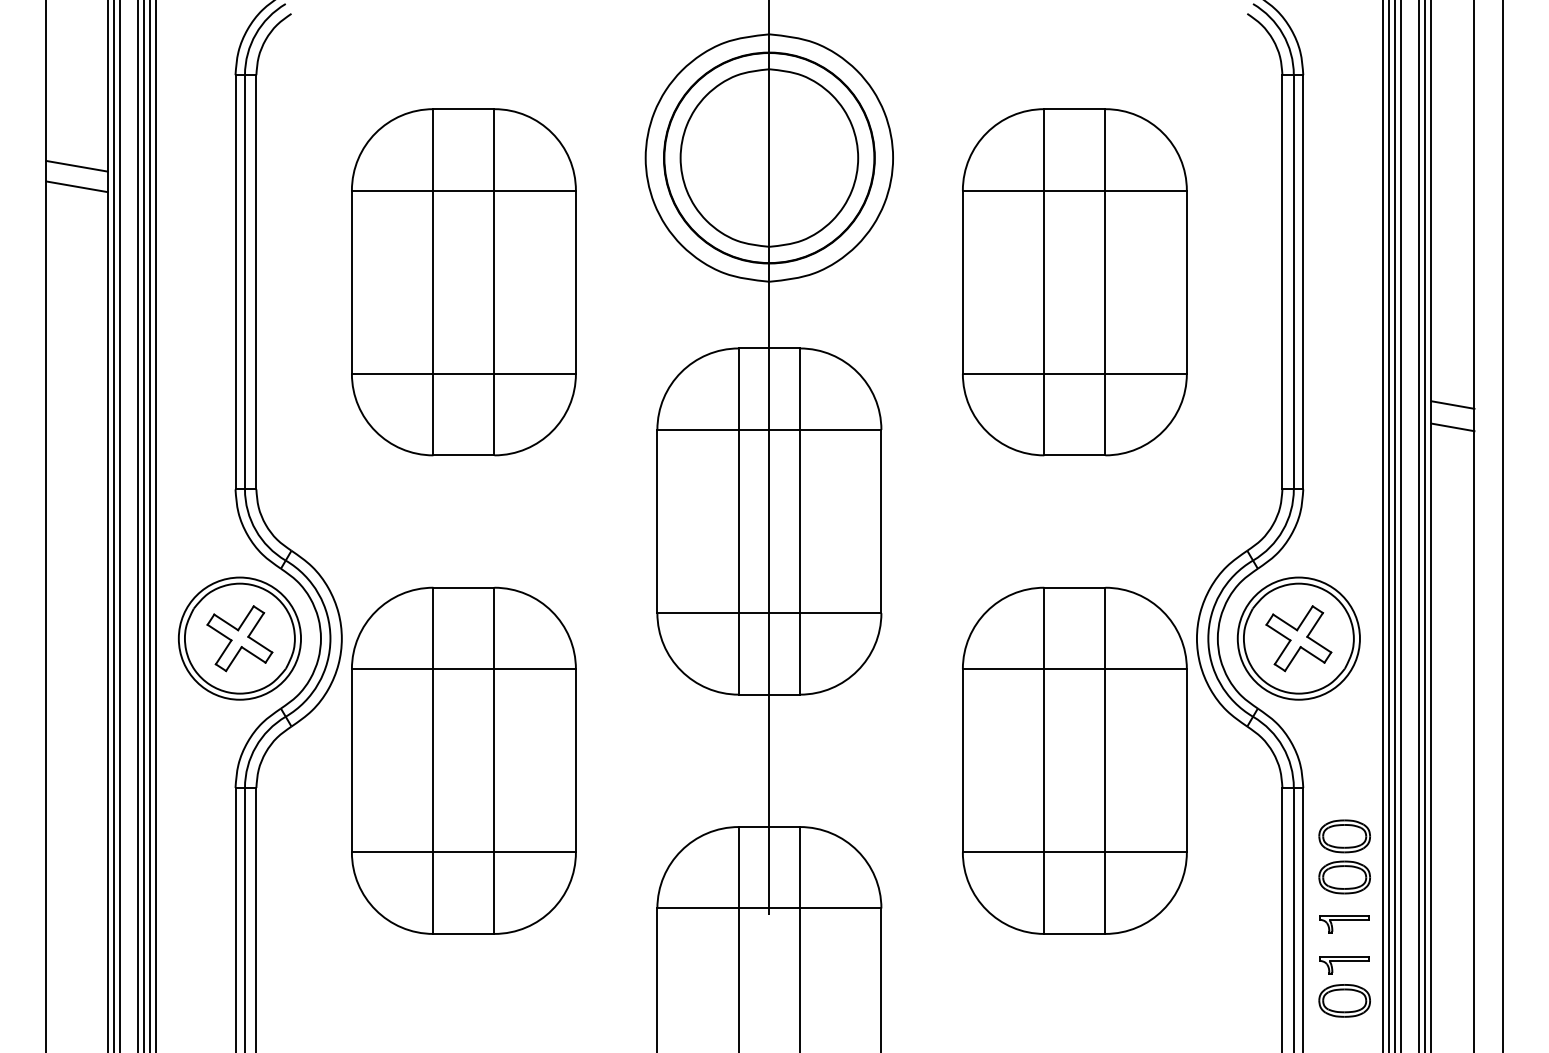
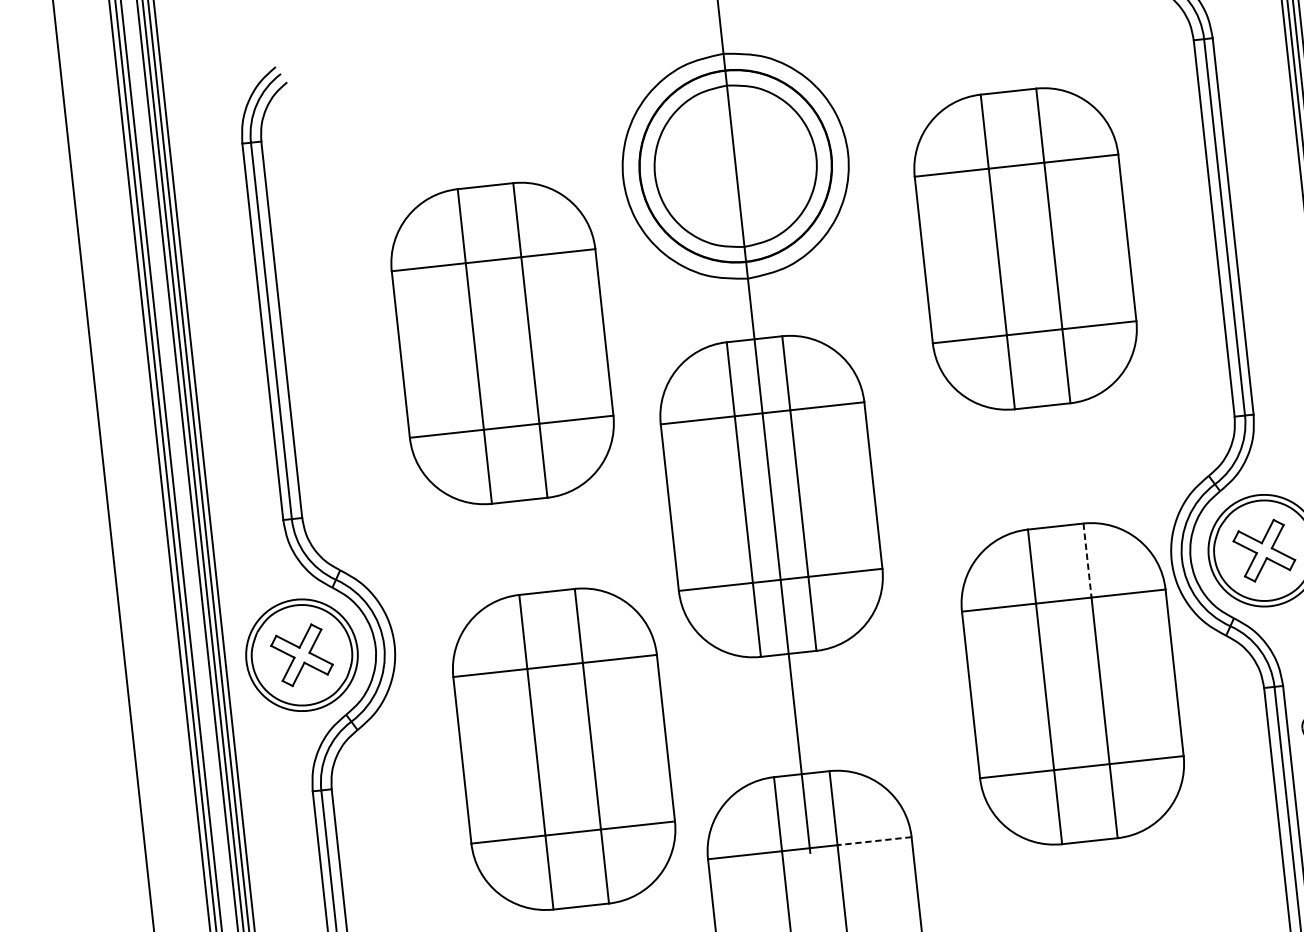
line: (76, 165) -> (106, 241), removed
line: (76, 186) -> (108, 260), removed
part: (463, 282) -> (502, 343), moved
line: (1105, 628) -> (1087, 560), solid -> dashed
part: (463, 760) -> (563, 748), moved
line: (840, 908) -> (874, 841), solid -> dashed

